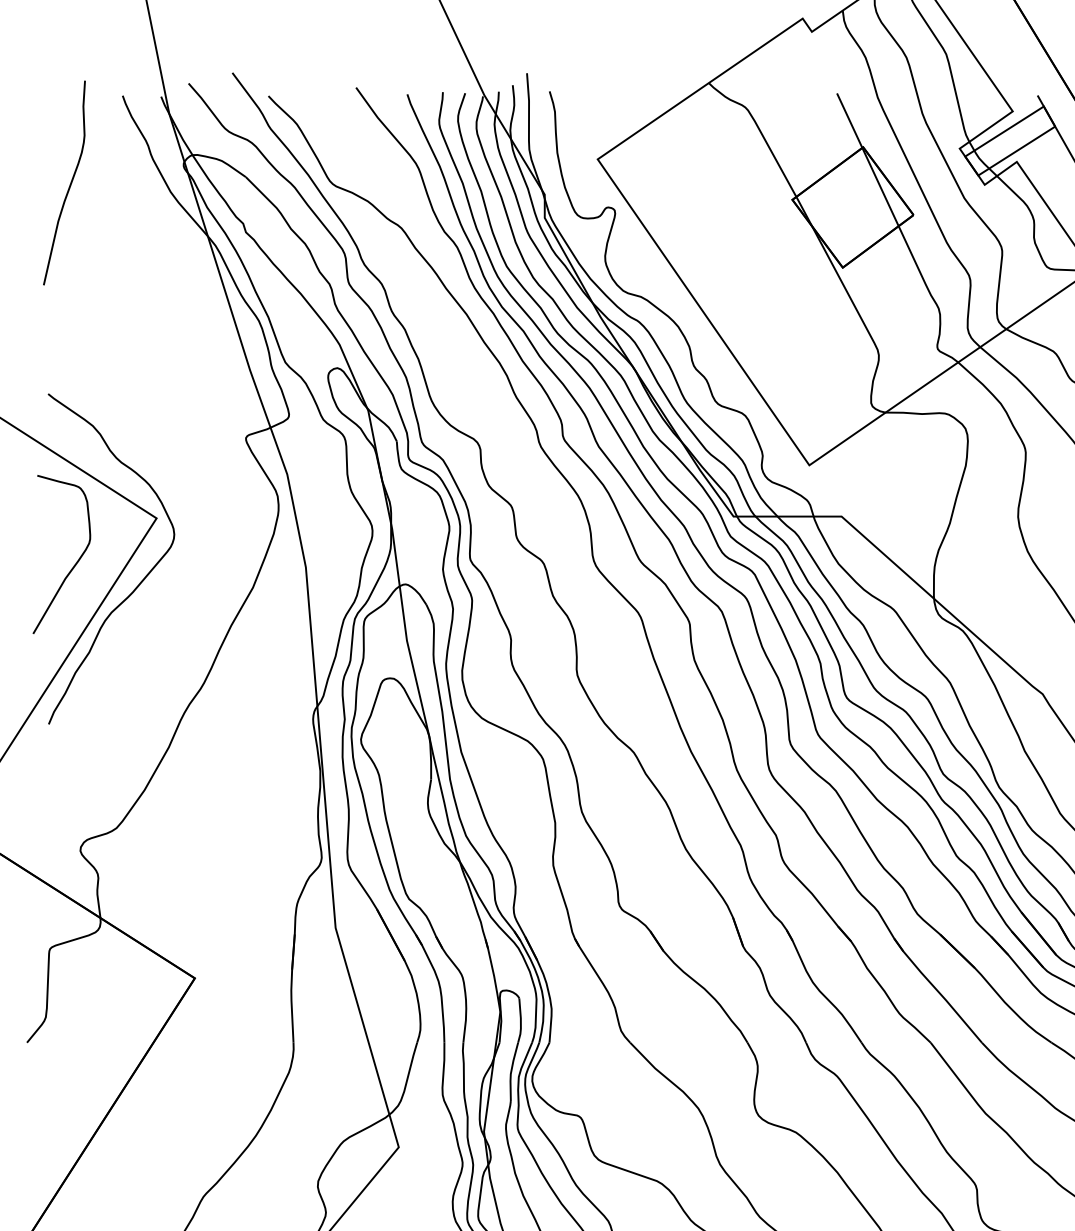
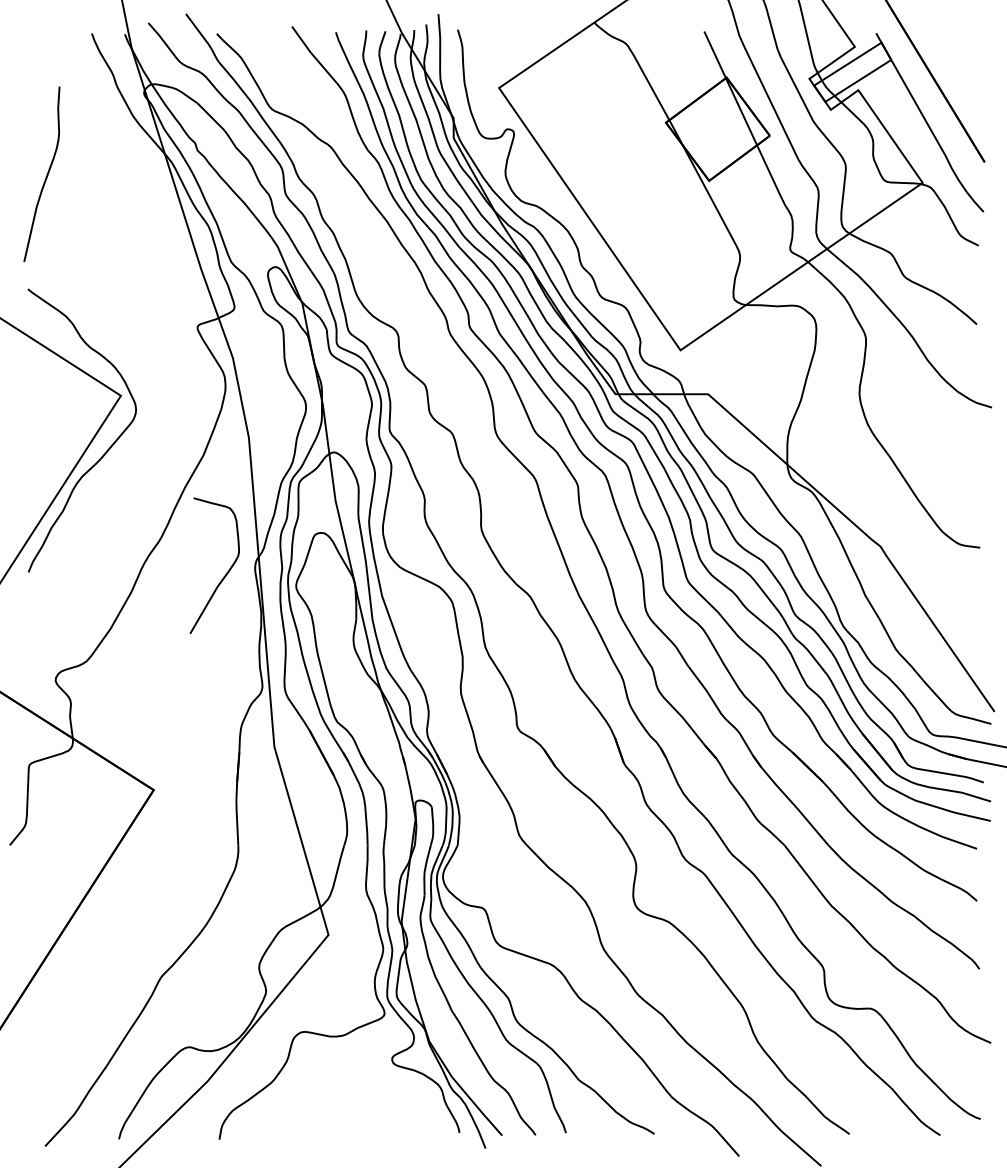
curve: (69, 183) -> (46, 174), moved
curve: (75, 562) -> (226, 572), moved

